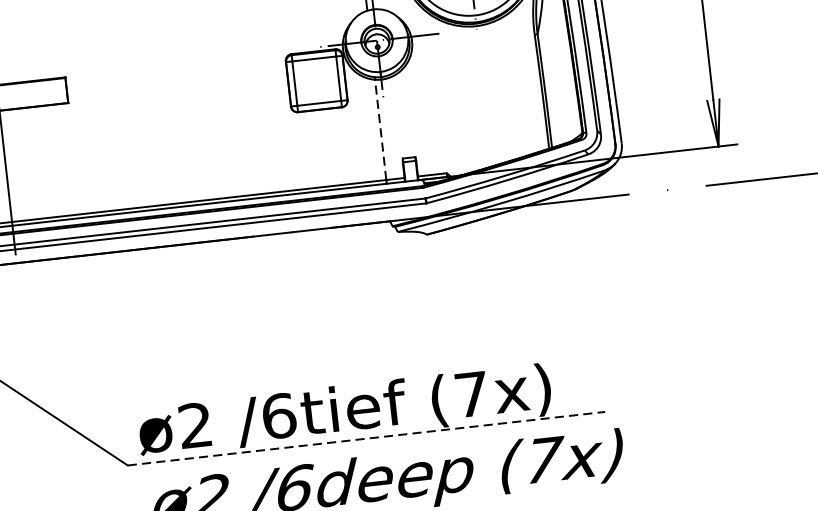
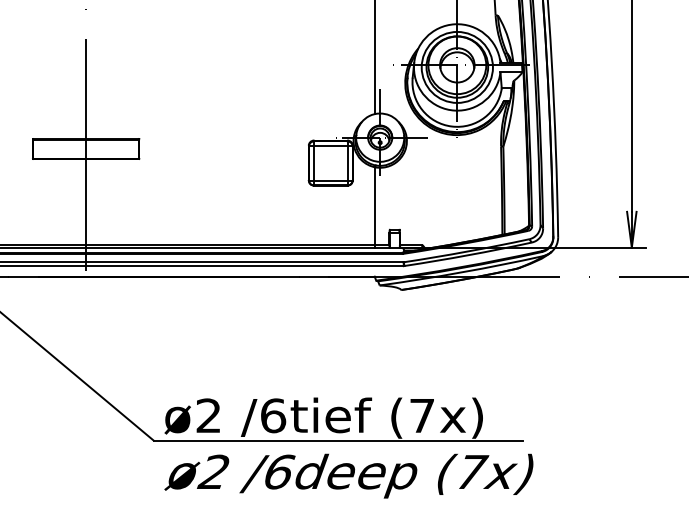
line: (380, 130) -> (375, 206), dashed -> solid
line: (366, 438) -> (338, 440), dashed -> solid

